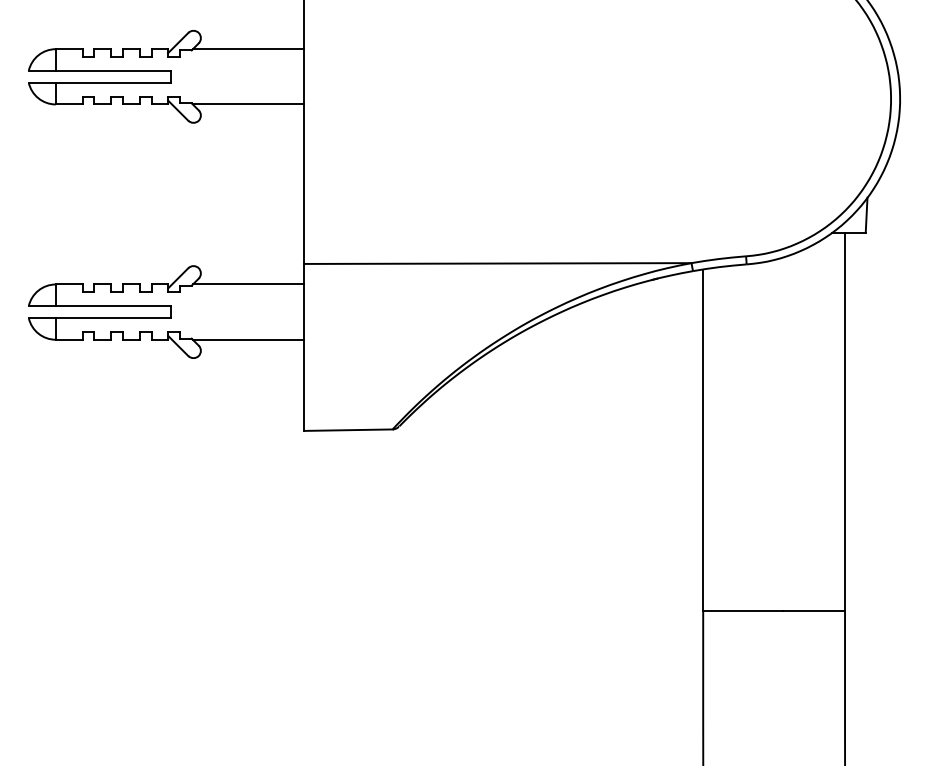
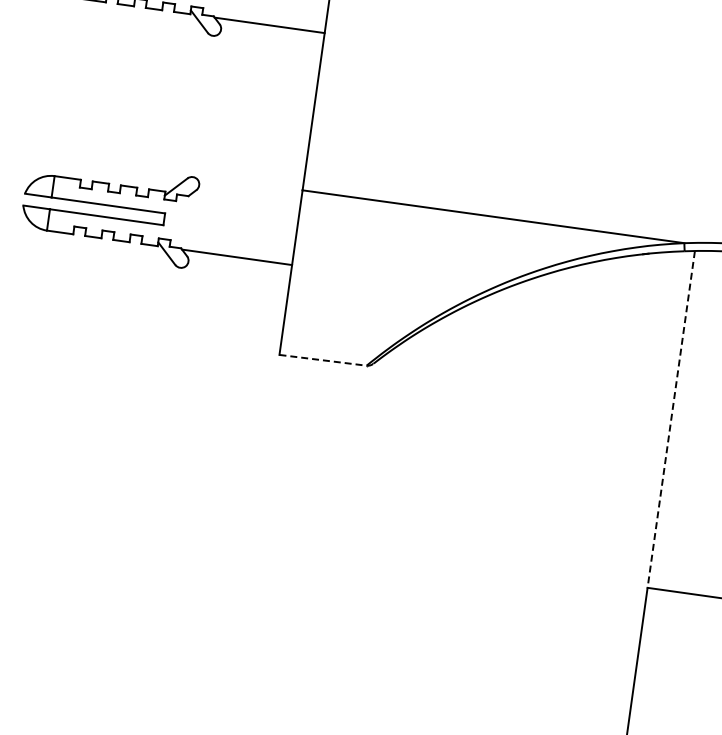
line: (248, 284) -> (244, 202), removed
line: (349, 430) -> (323, 360), solid -> dashed
line: (703, 440) -> (671, 419), solid -> dashed

